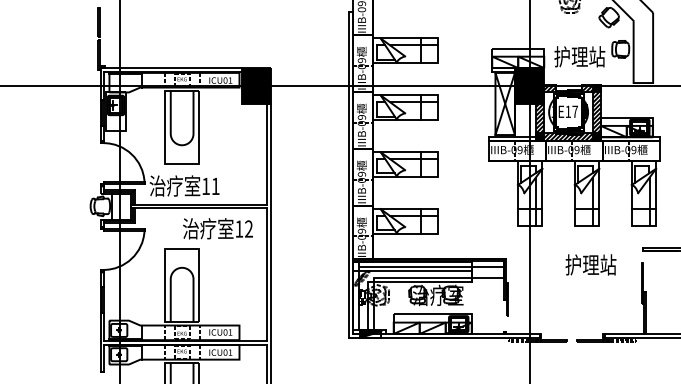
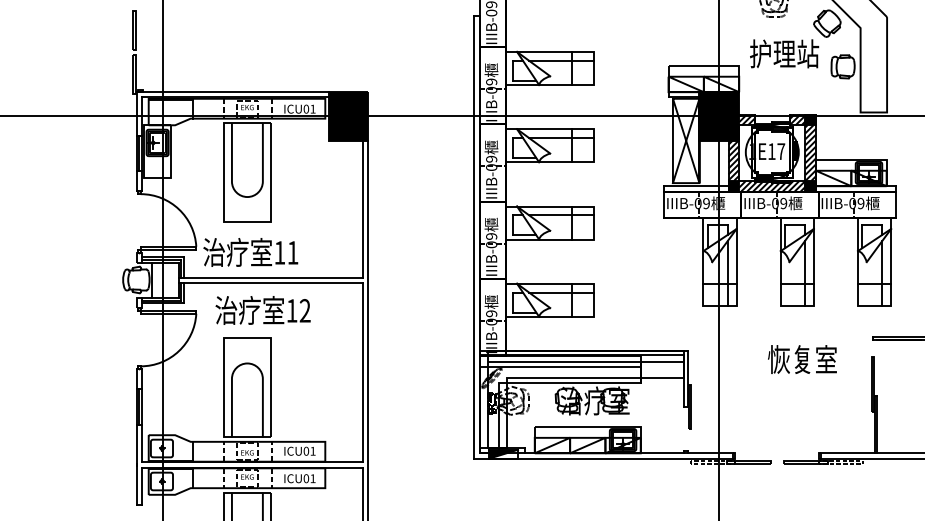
text: (579, 56) -> (784, 53), moved
text: (217, 228) -> (262, 310), moved
text: (590, 264) -> (802, 359), 护理站 -> 恢复室

